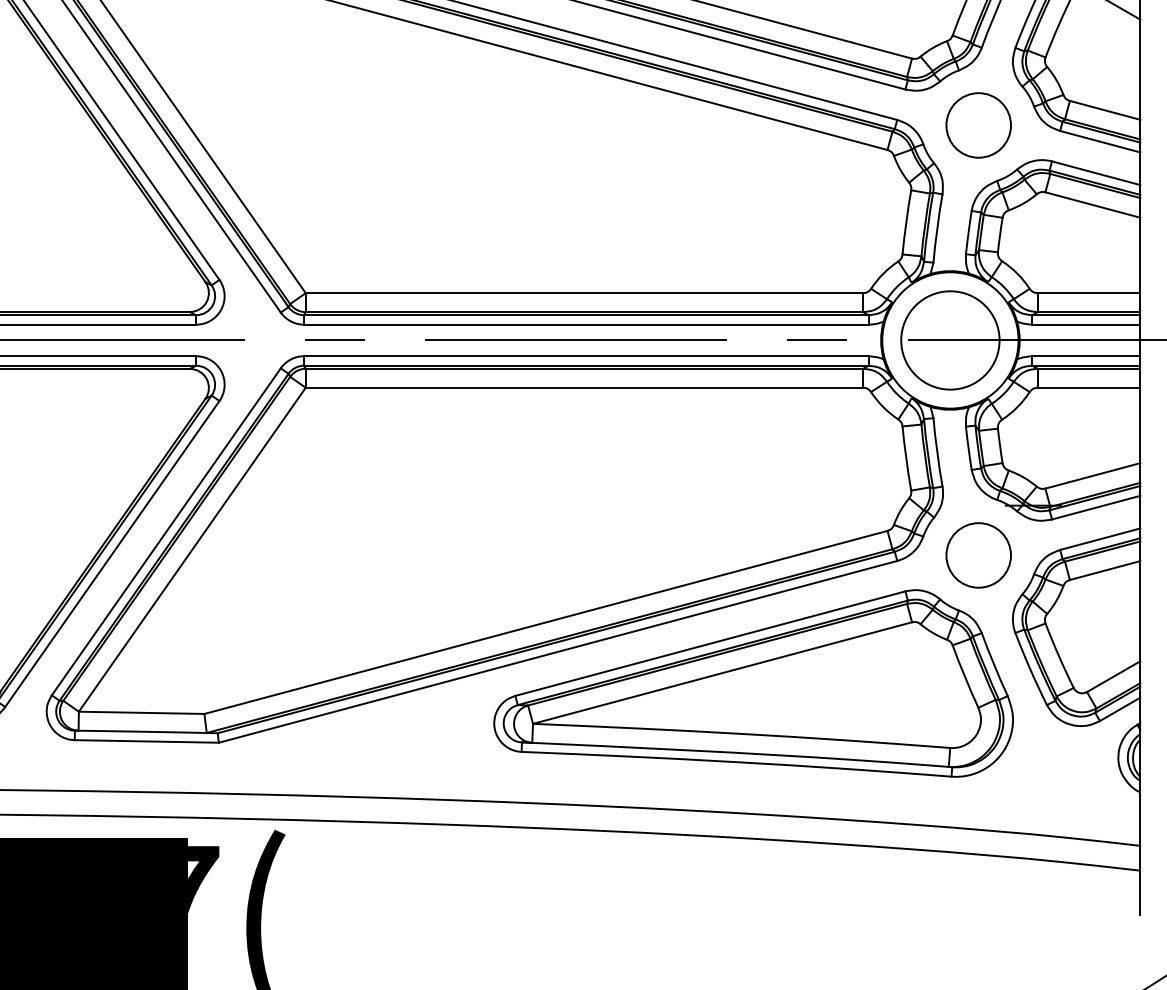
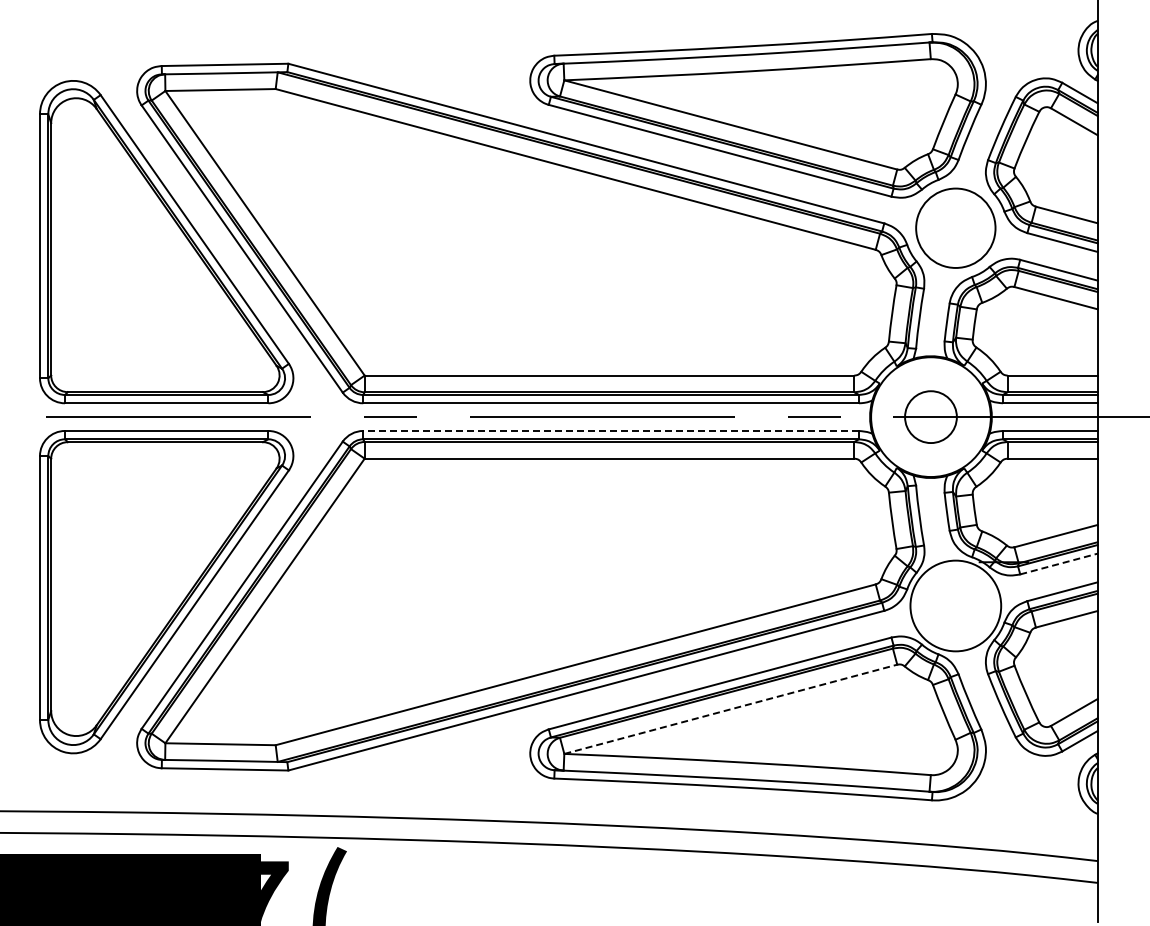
circle: (978, 124) -> (955, 227), size x1.4
circle: (949, 339) -> (930, 416), size x0.6
line: (586, 355) -> (611, 430), solid -> dashed
line: (1096, 507) -> (1059, 563), solid -> dashed
circle: (978, 554) -> (955, 605), size x1.6
line: (723, 673) -> (731, 709), solid -> dashed

